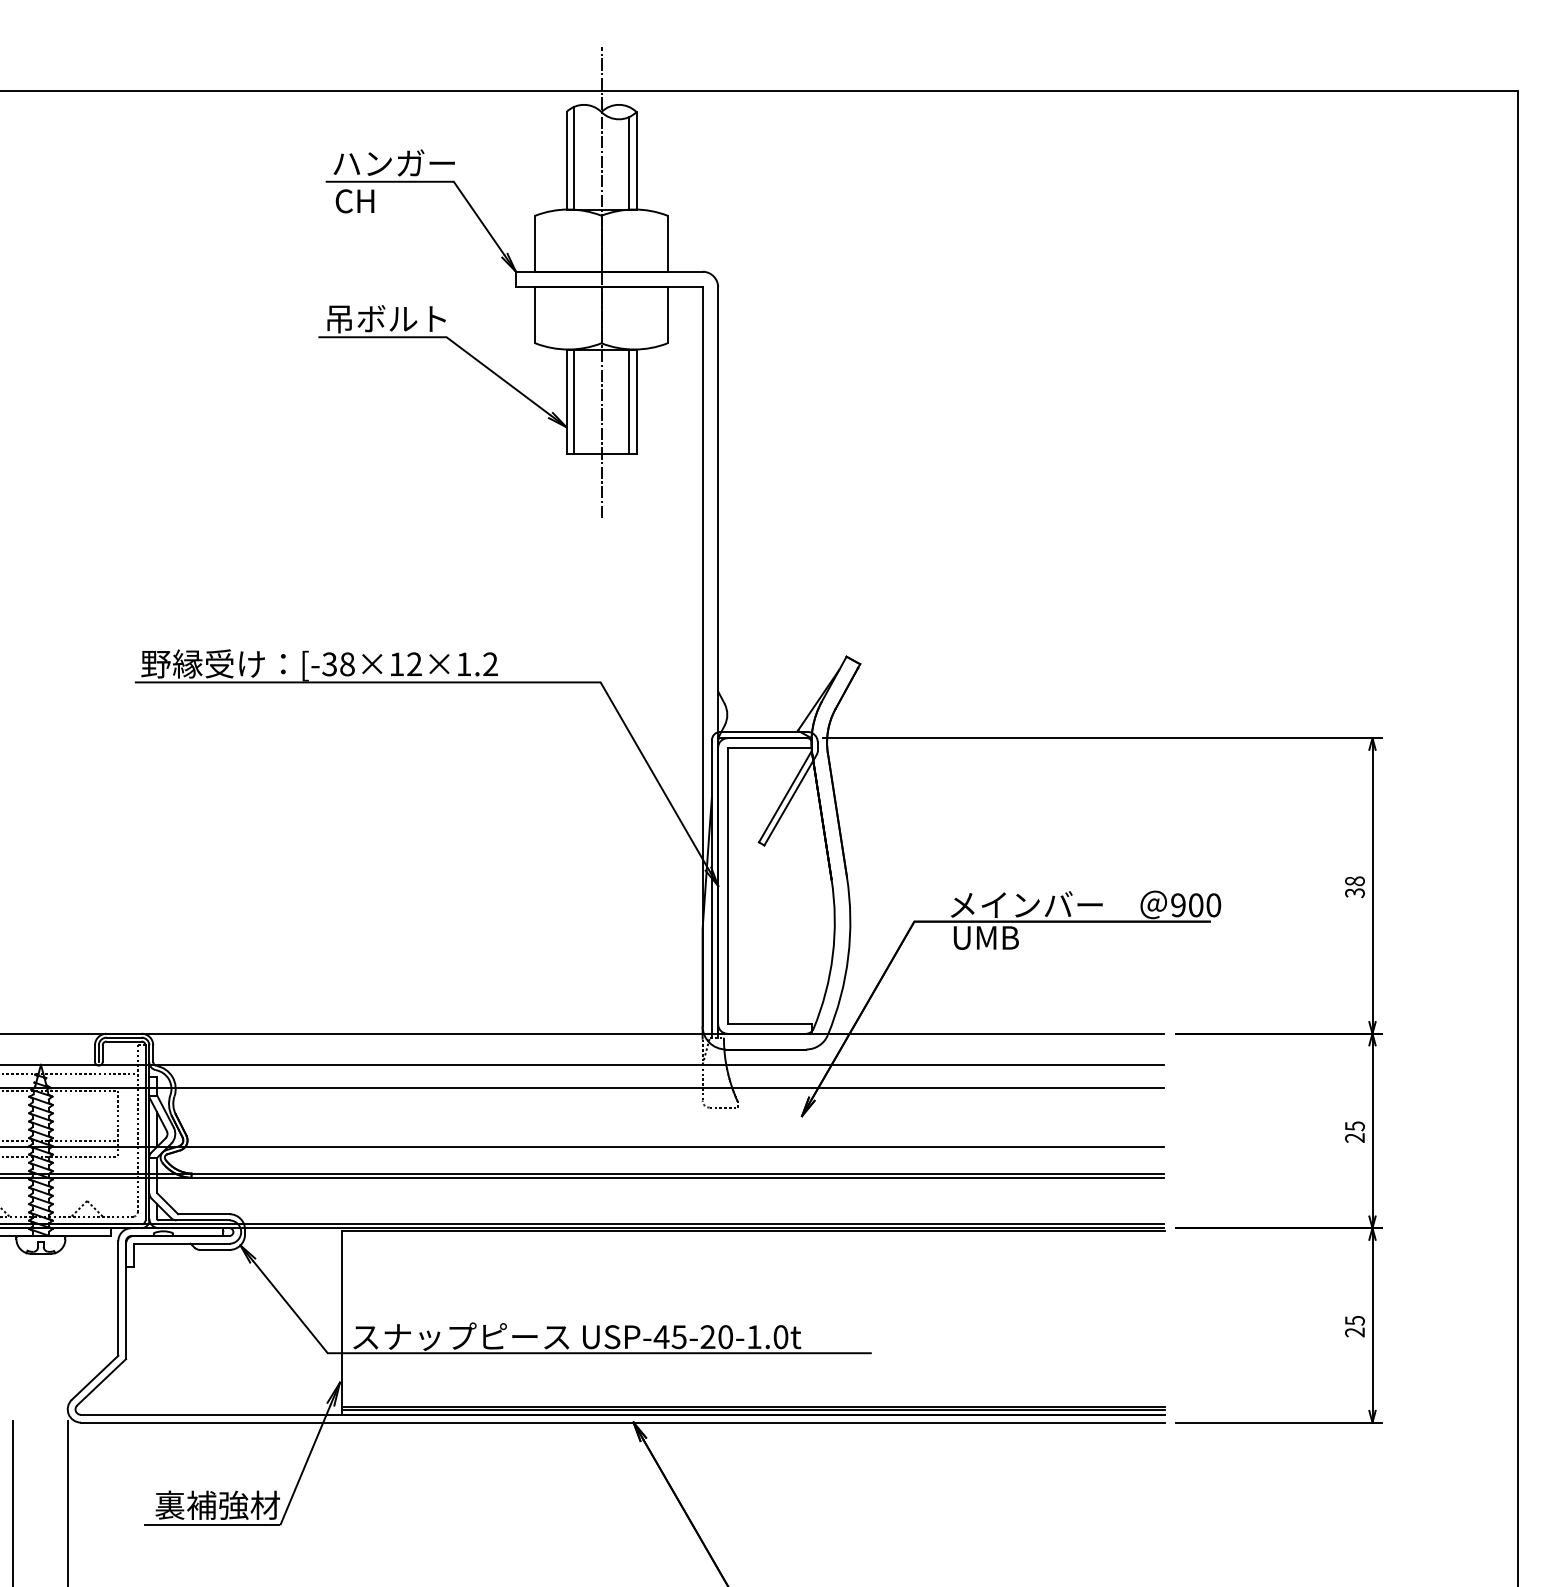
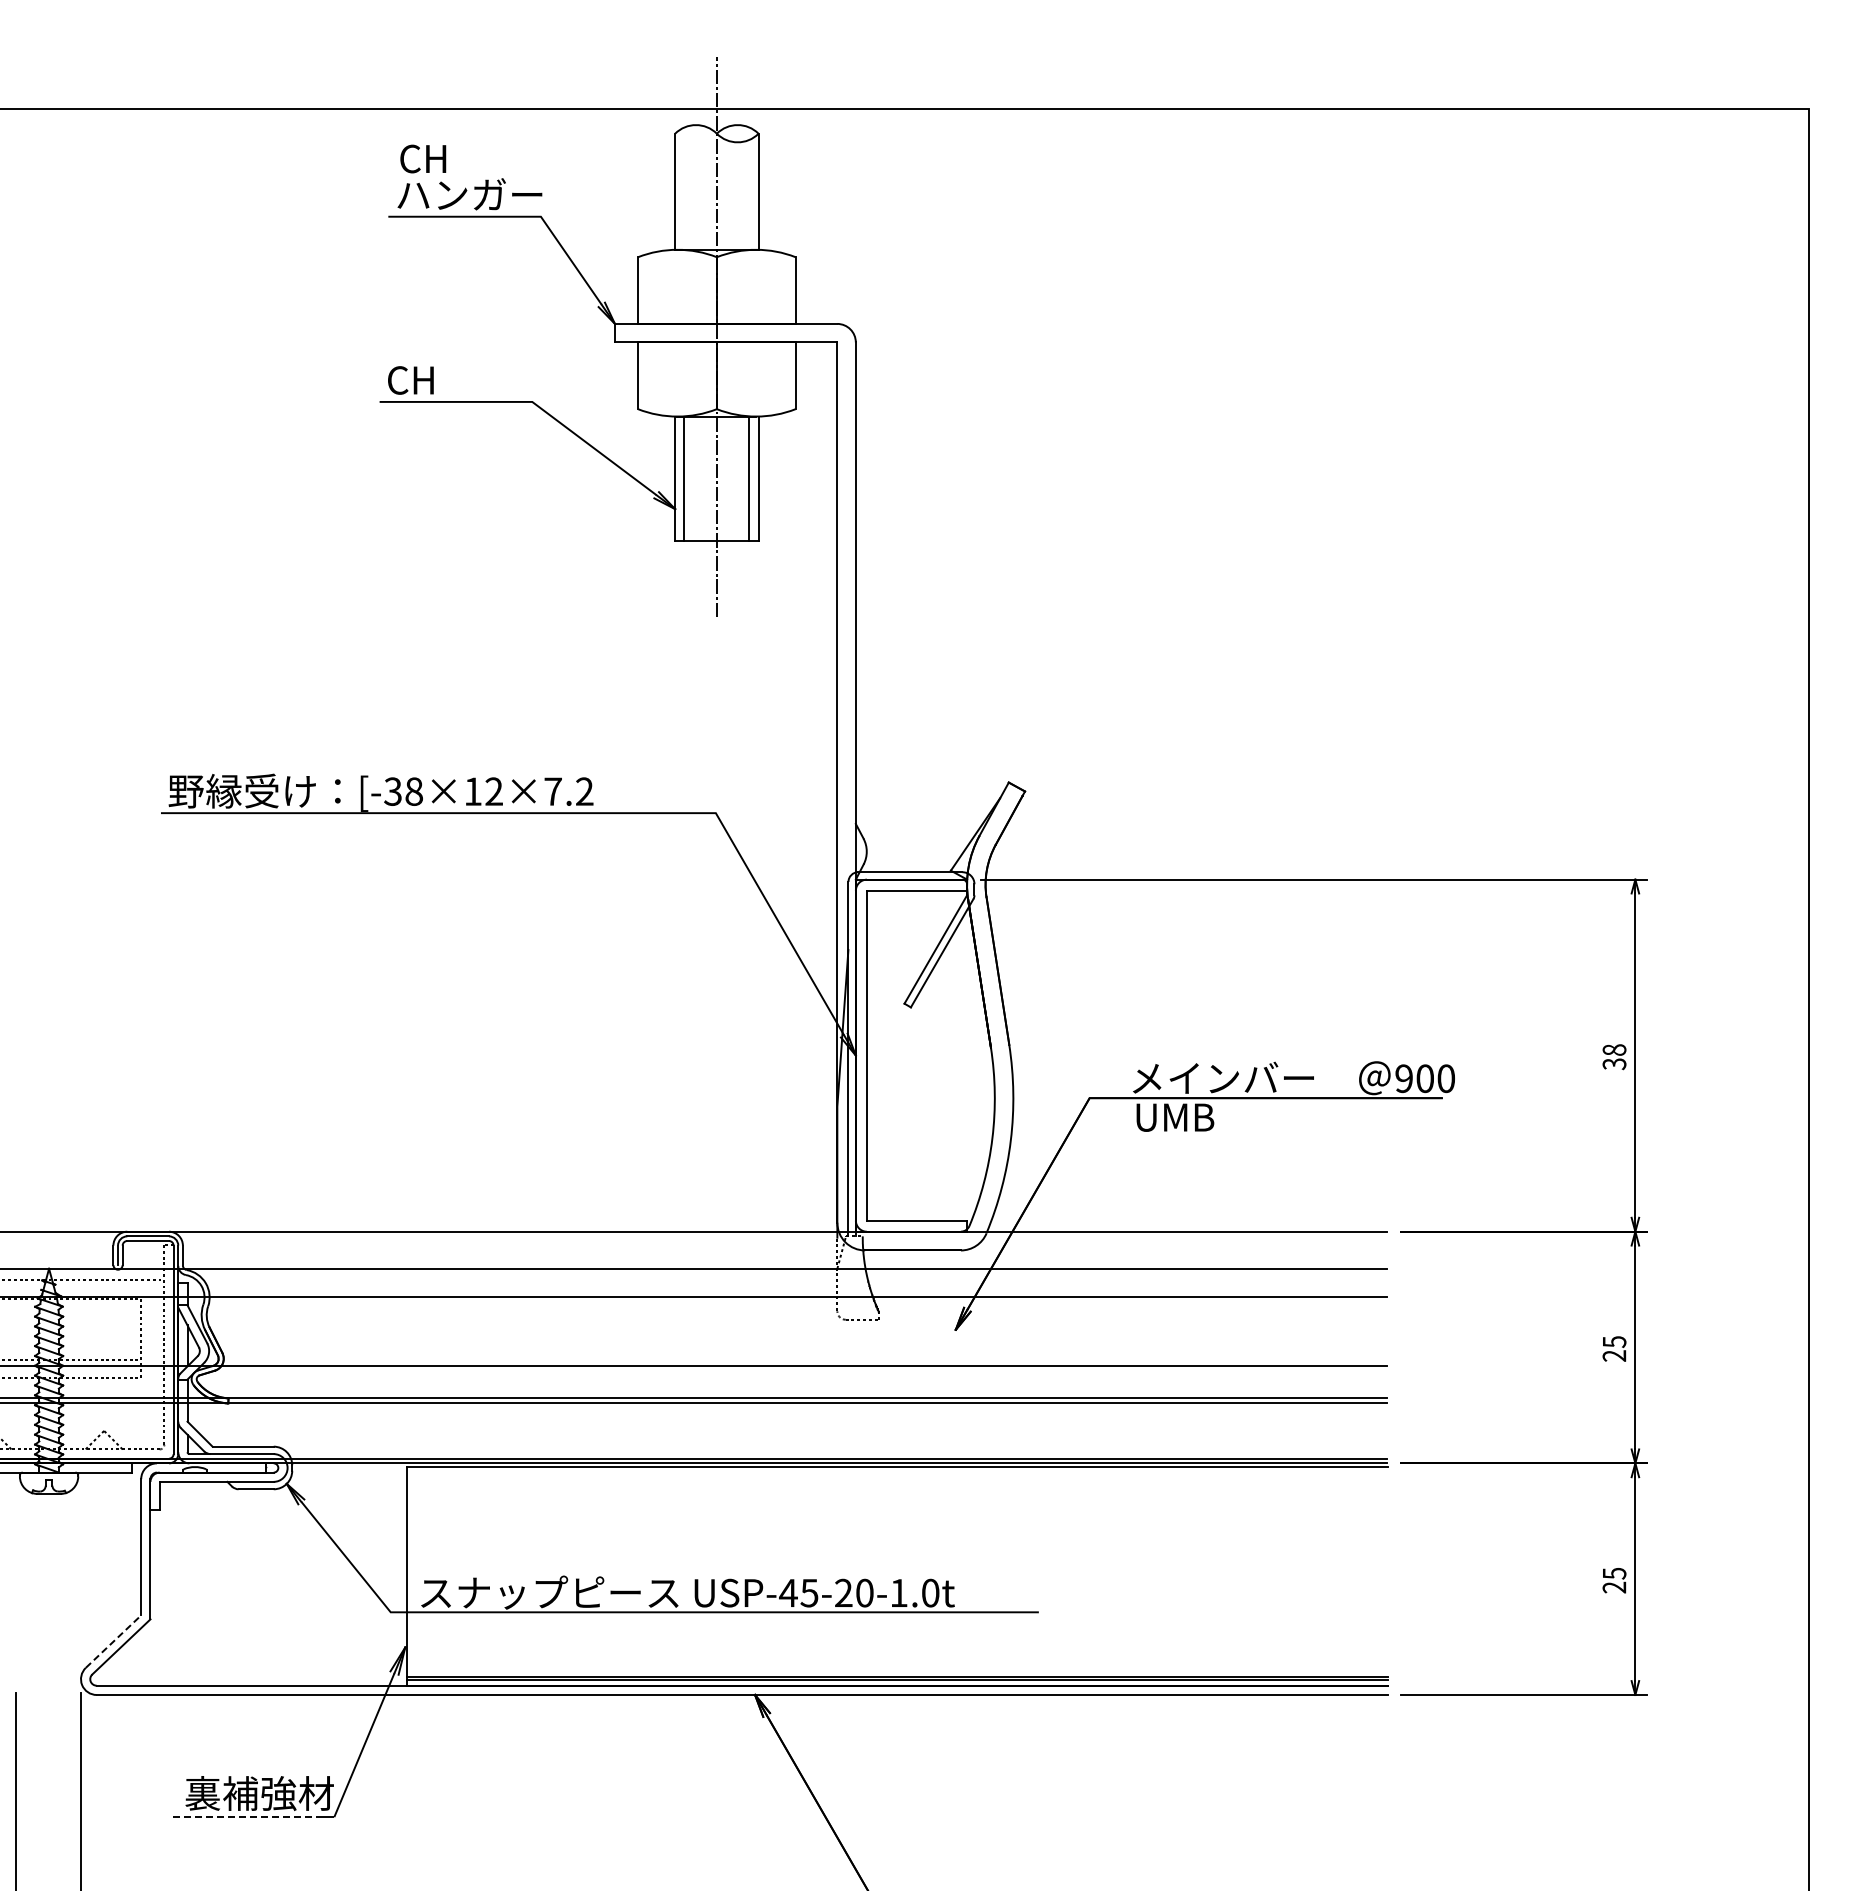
line: (574, 158) -> (684, 188), removed
line: (628, 163) -> (749, 194), removed
text: (355, 200) -> (423, 158), moved
text: (385, 319) -> (459, 380), 吊ボルト -> CH
text: (463, 664) -> (552, 791), [-38×12×1.2 -> [-38×12×7.2
line: (95, 1377) -> (113, 1641), solid -> dashed
line: (204, 1525) -> (244, 1817), solid -> dashed

